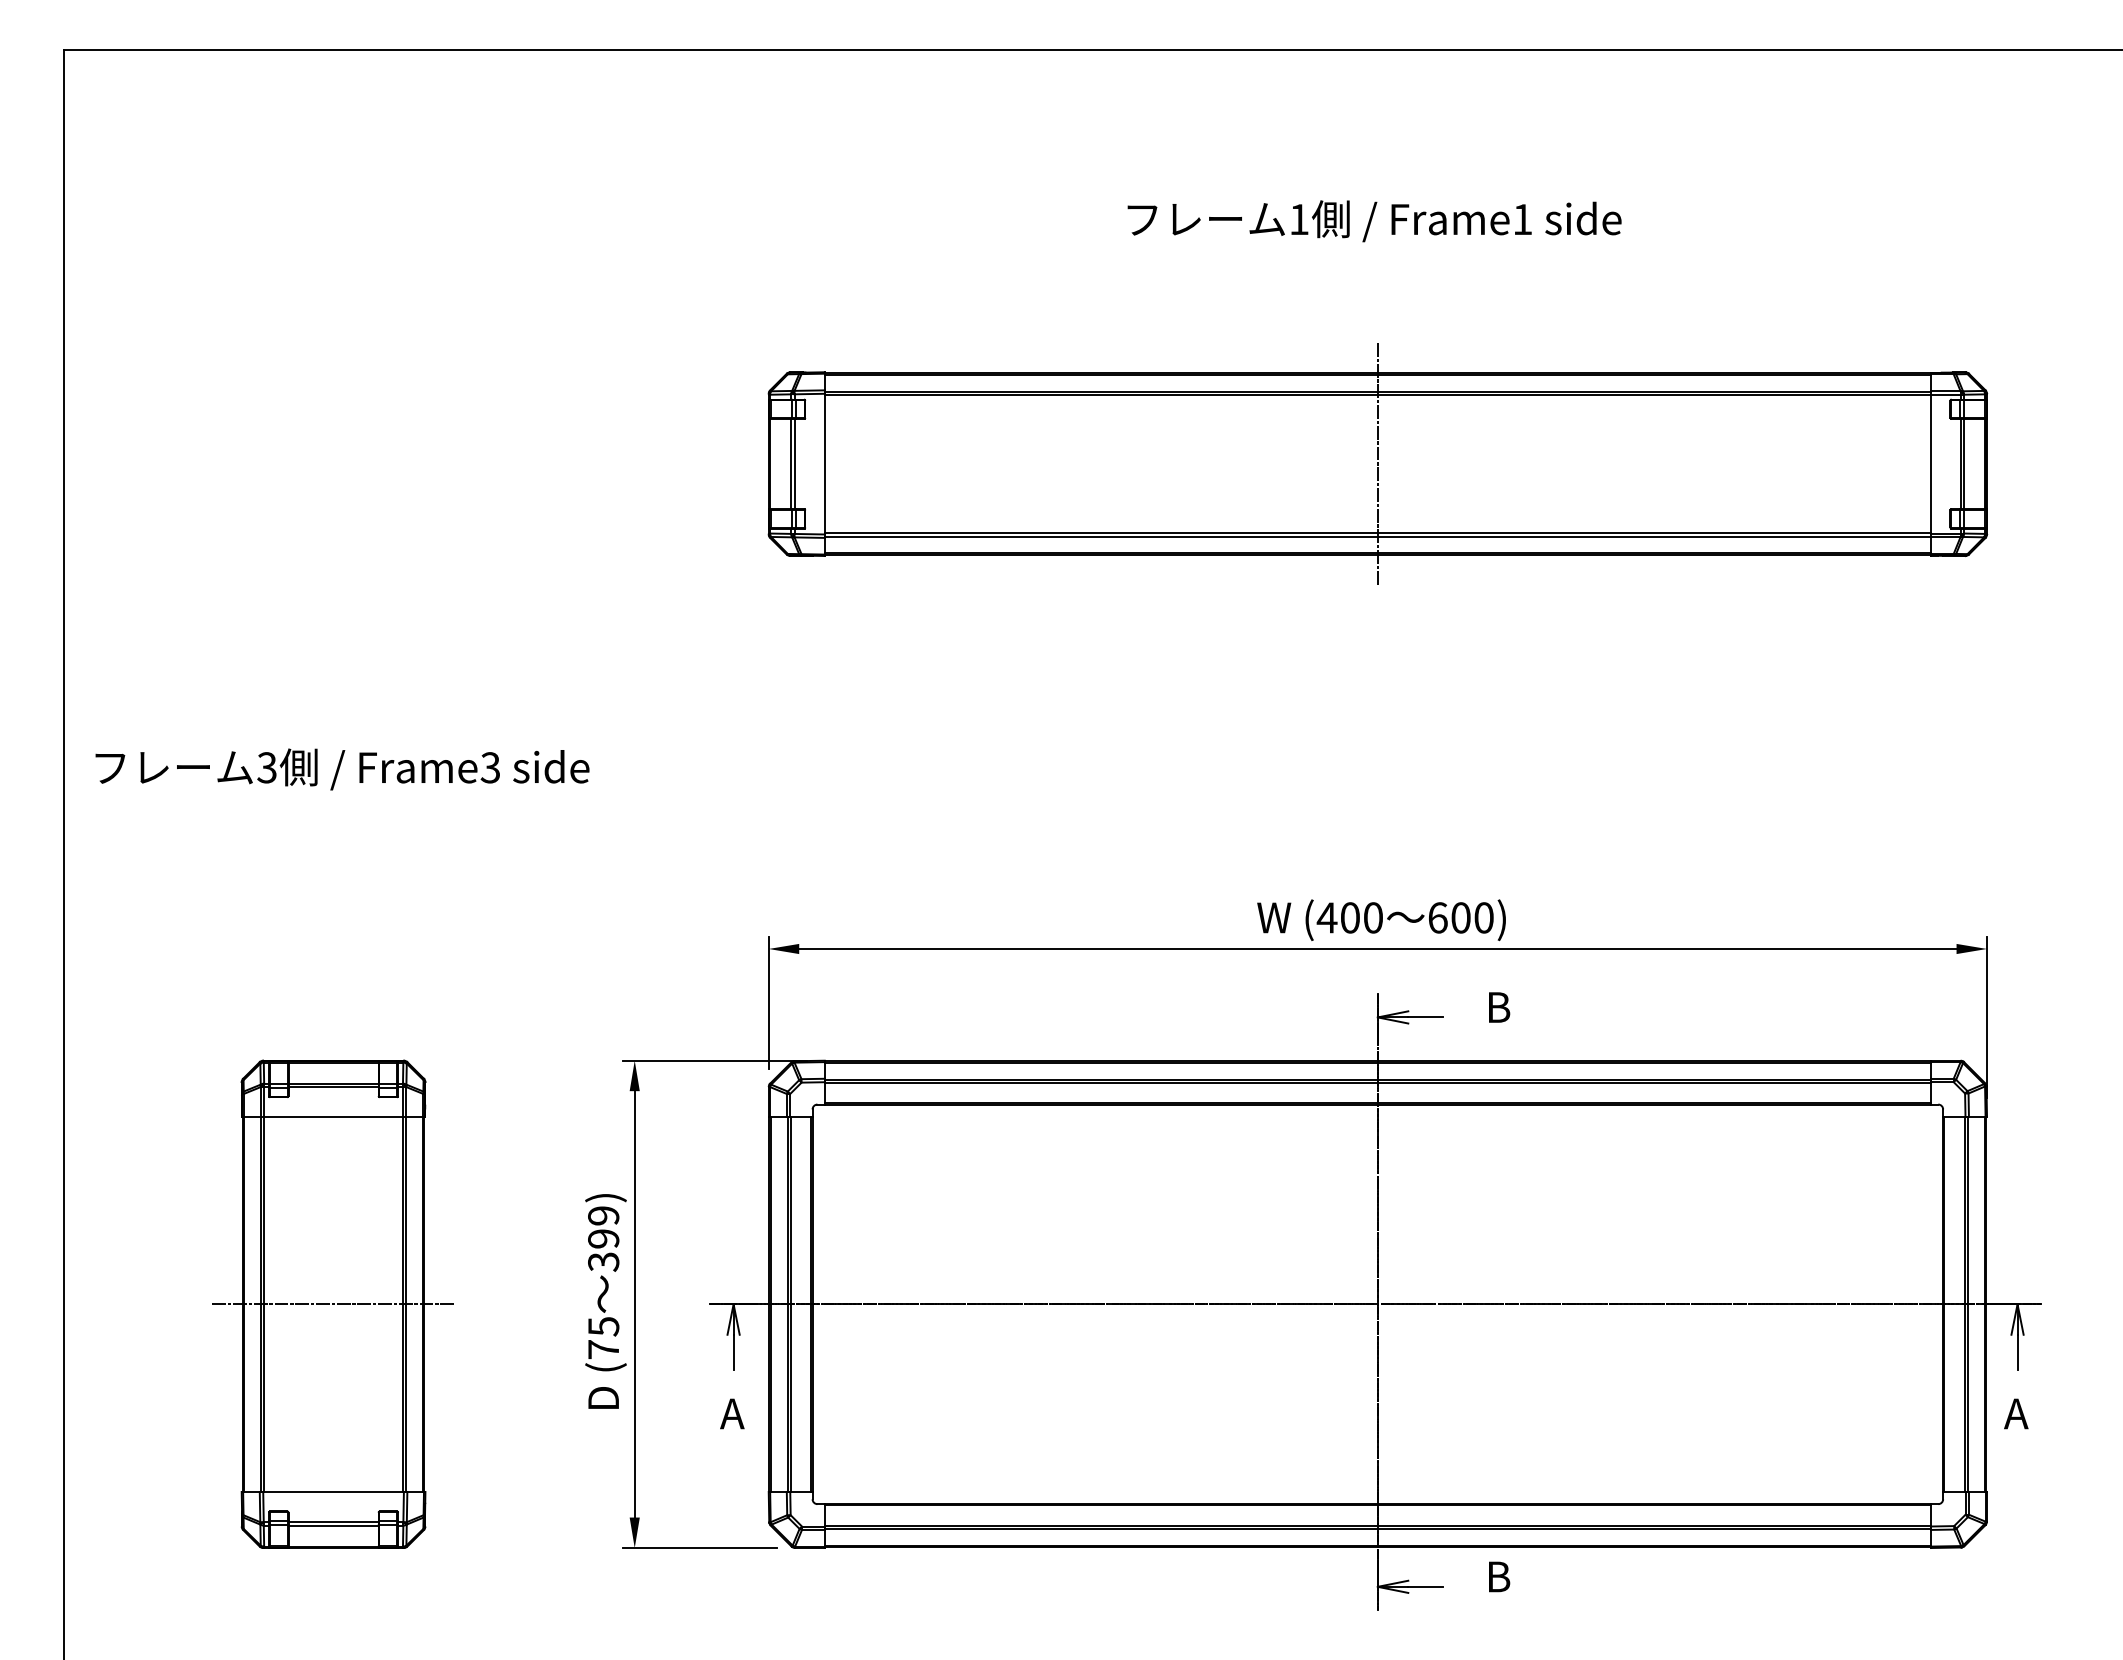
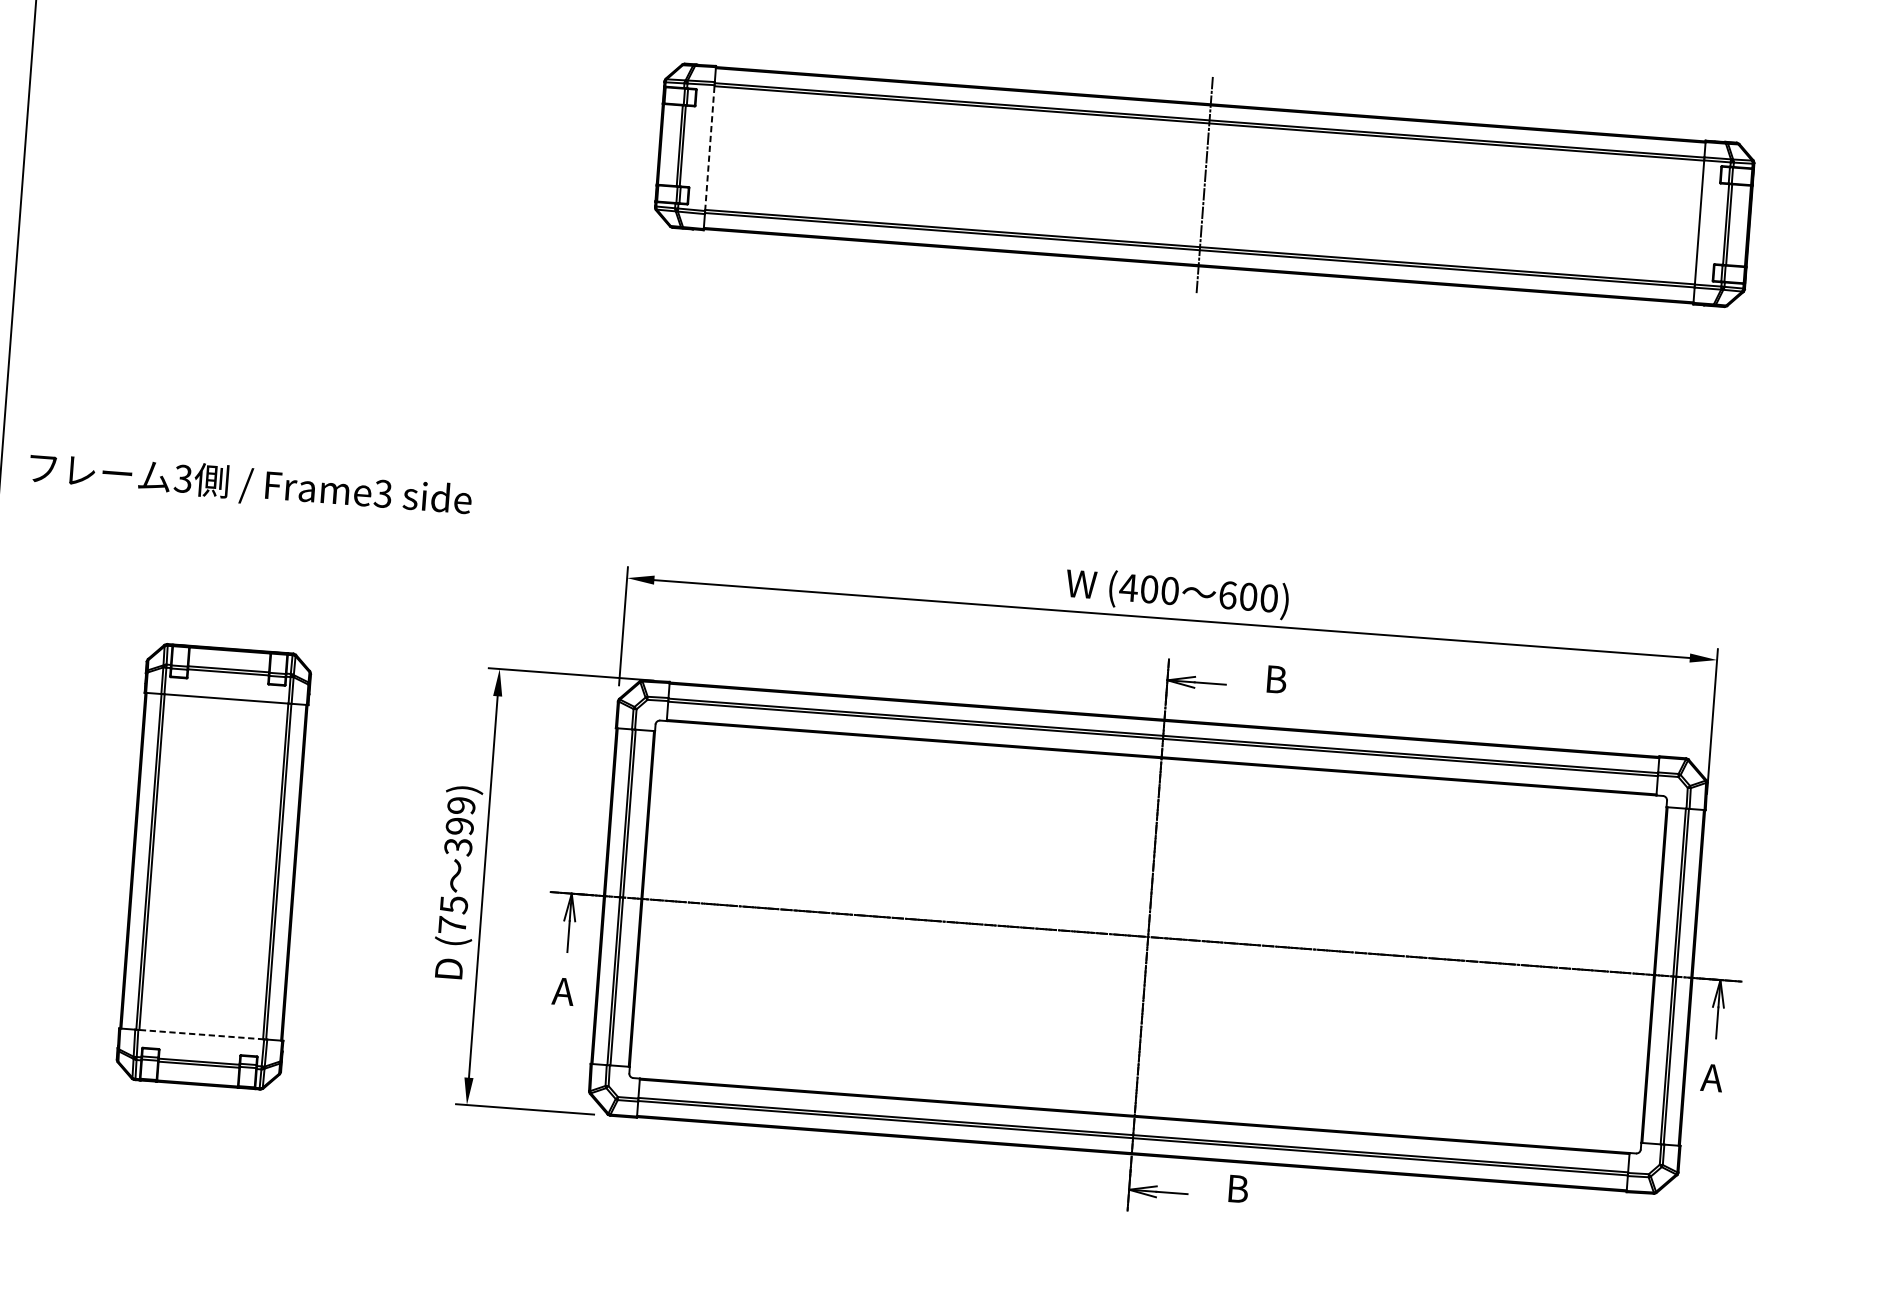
line: (824, 463) -> (709, 147), solid -> dashed
text: (342, 769) -> (250, 485), moved
line: (333, 1304) -> (213, 866), removed
line: (333, 1491) -> (201, 1034), solid -> dashed

